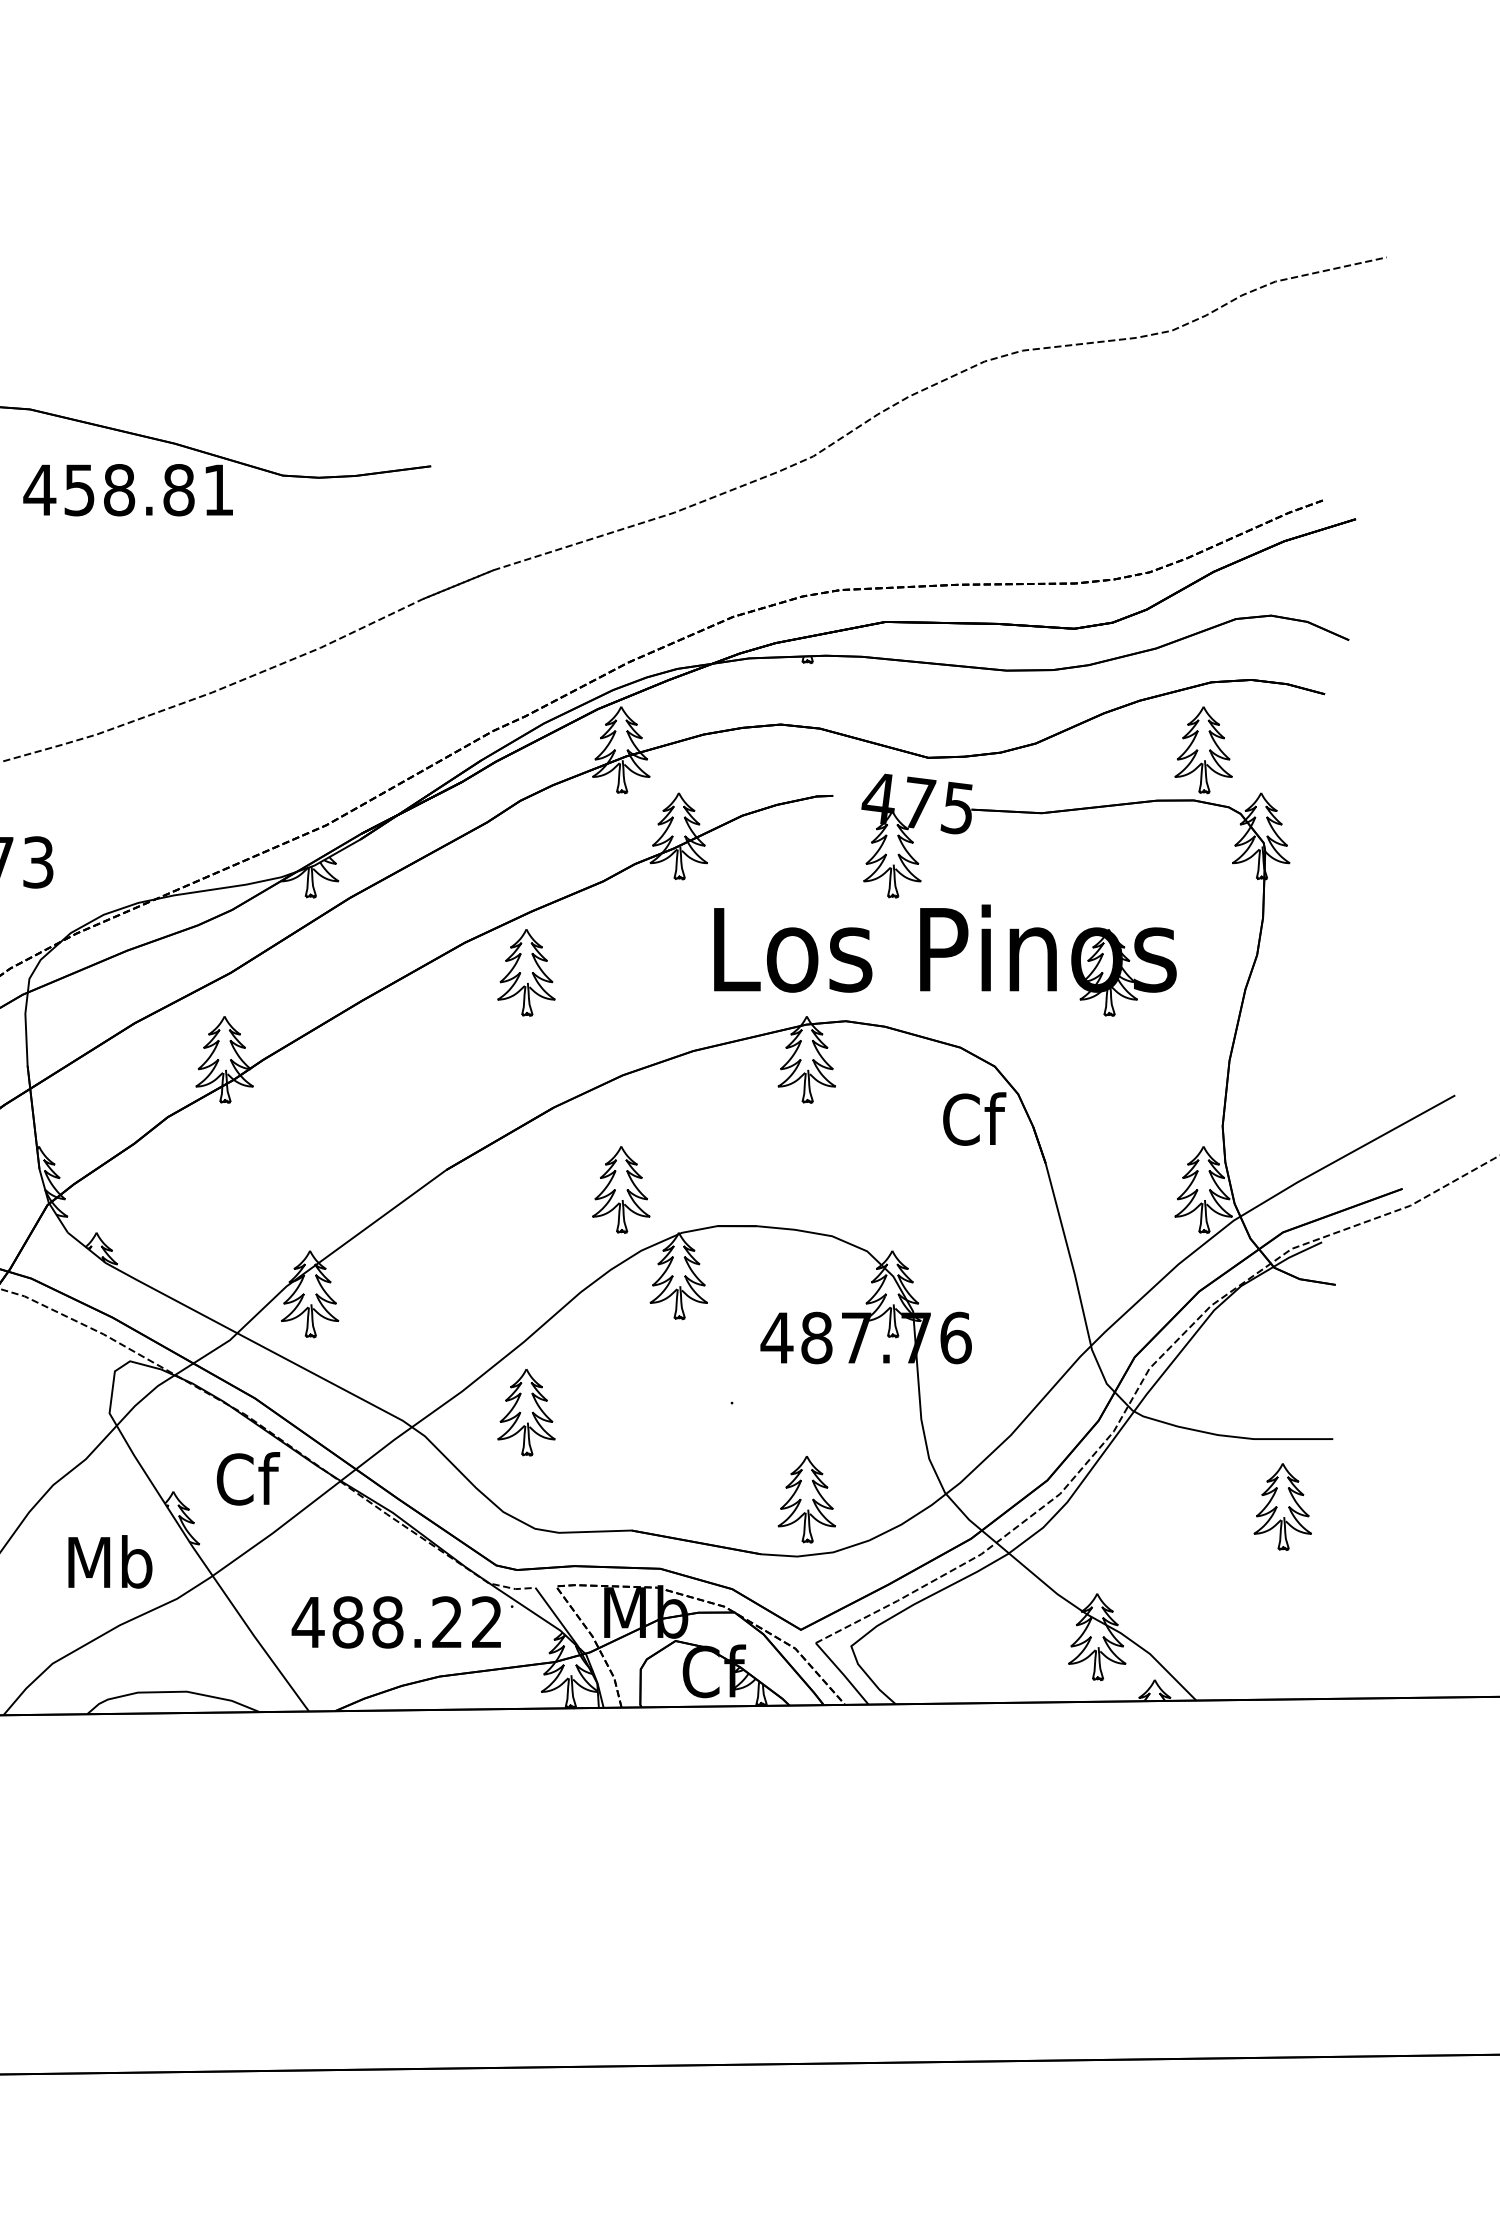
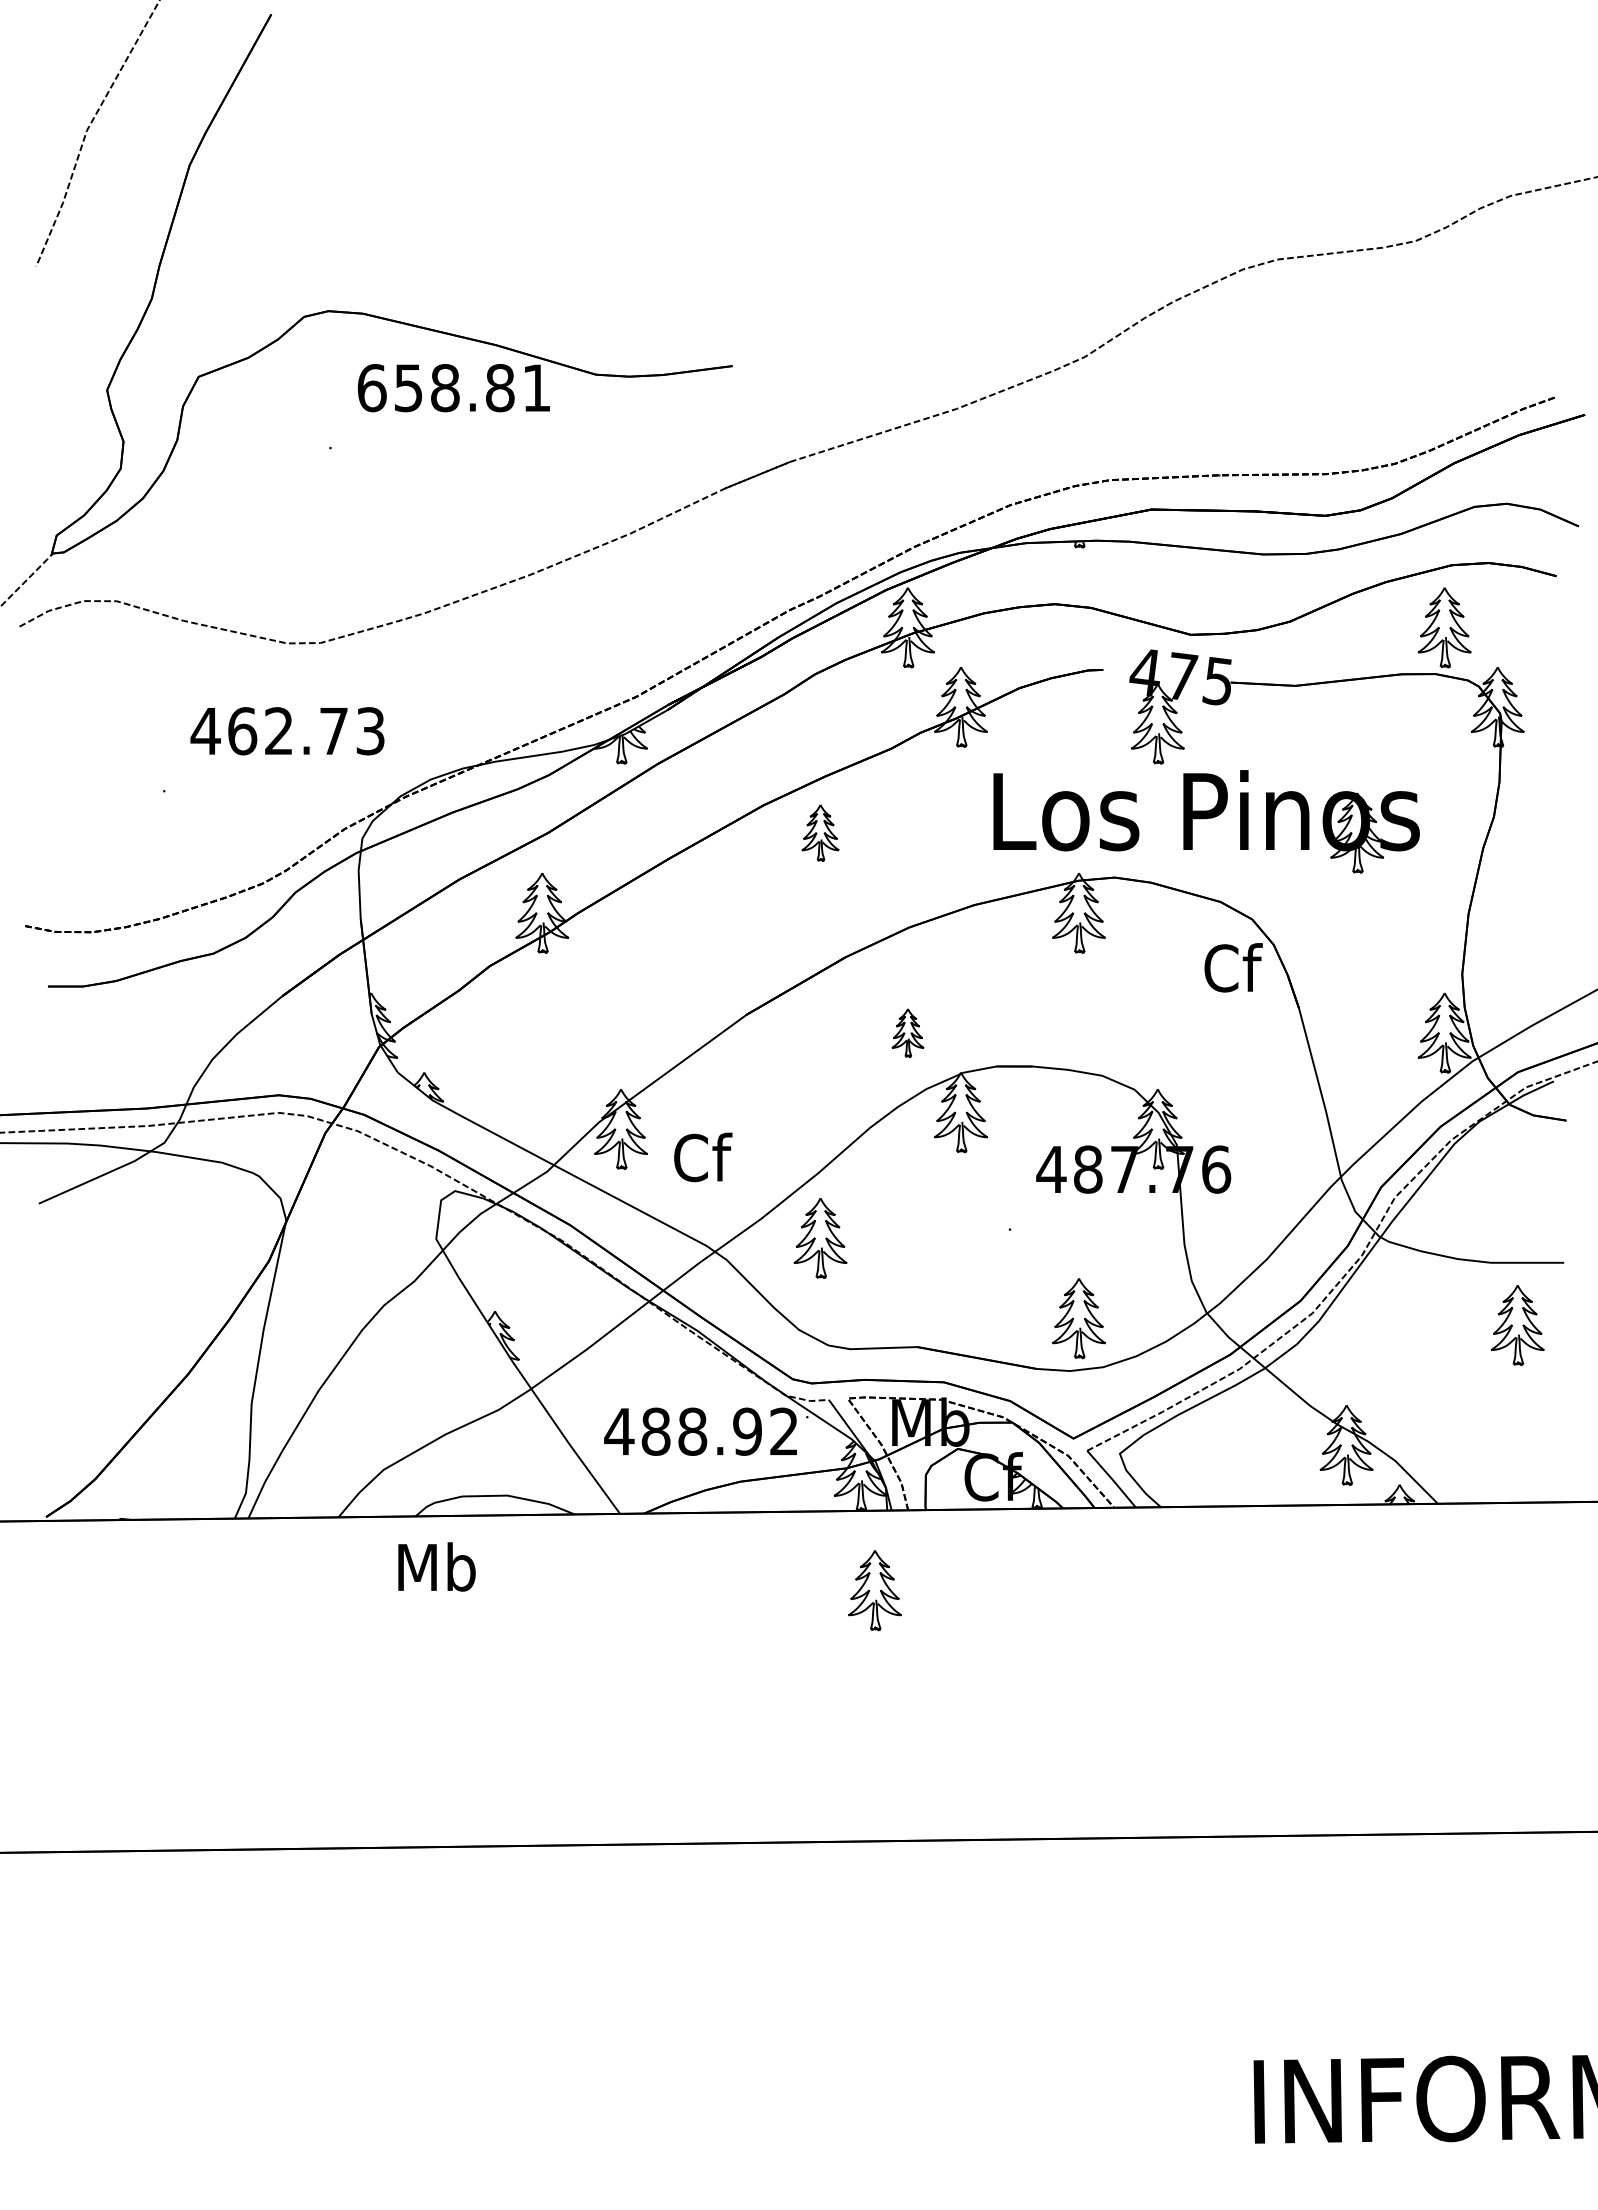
text: (39, 490) -> (371, 388), 458.81 -> 658.81
part: (526, 972) -> (820, 832), size x0.7
part: (620, 1189) -> (907, 1032), size x0.6
text: (248, 1478) -> (703, 1157), moved
text: (109, 1561) -> (436, 1566), moved
text: (447, 1622) -> (747, 1431), 488.22 -> 488.92
part: (585, 1794) -> (874, 1590), added

